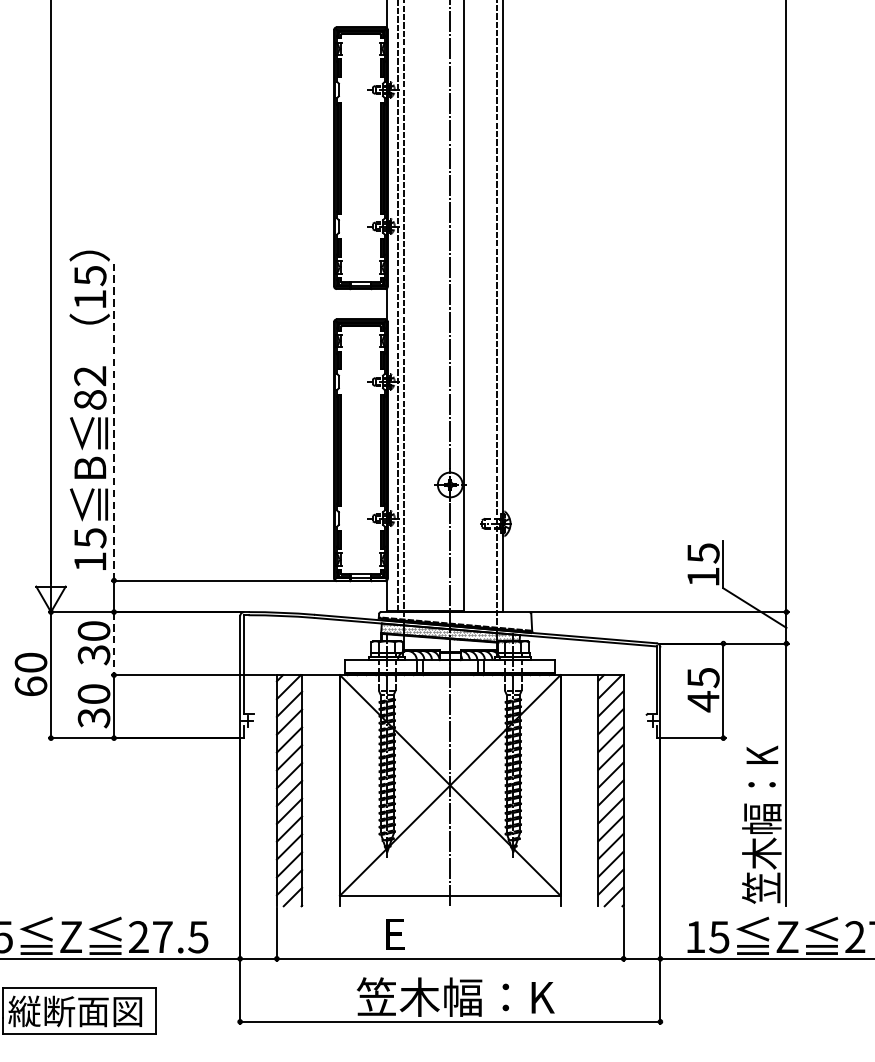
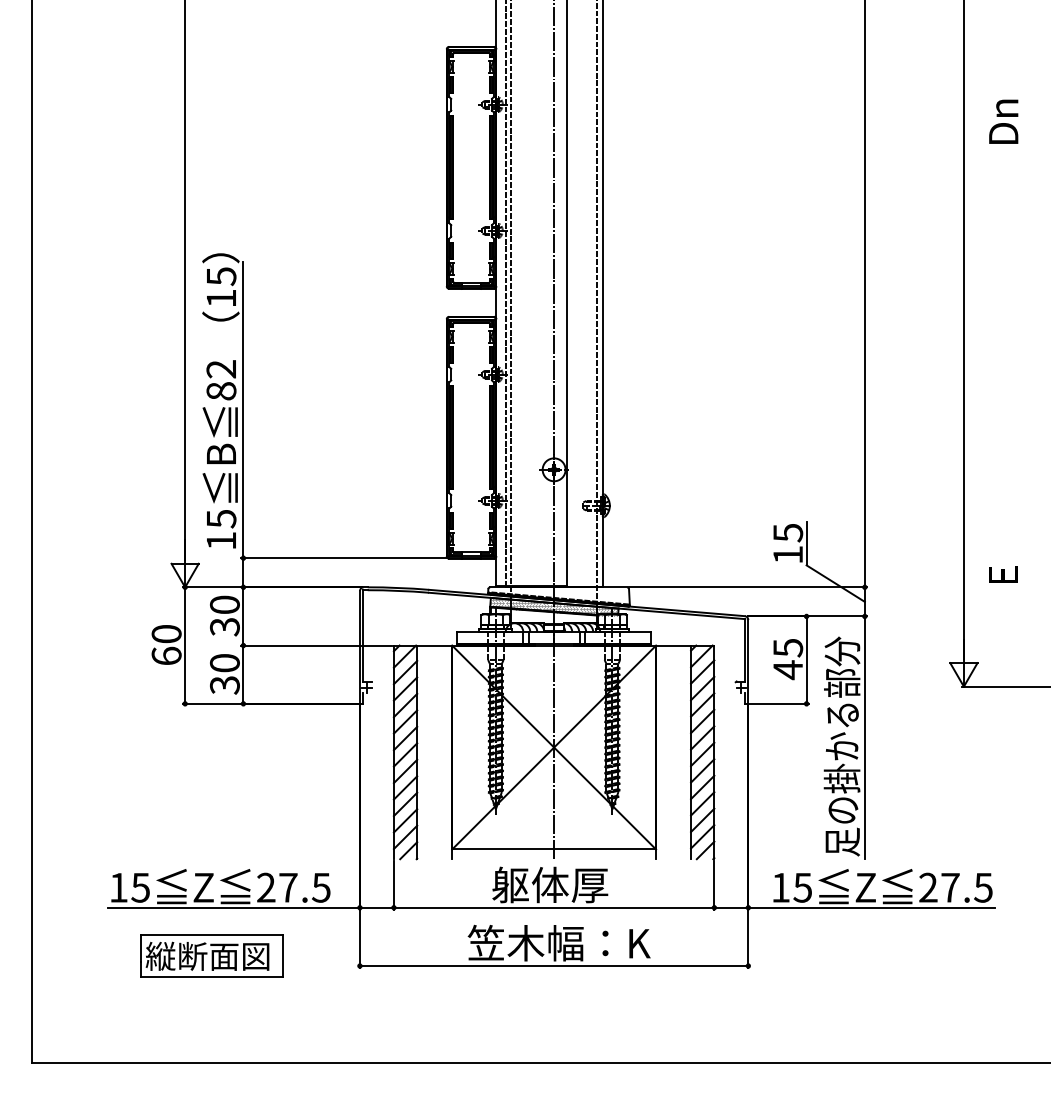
line: (114, 419) -> (243, 409), dashed -> solid
line: (114, 643) -> (243, 616), dashed -> solid
text: (761, 784) -> (841, 746), 笠木幅：K -> 足の掛かる部分
text: (446, 933) -> (550, 884), E -> 躯体厚

